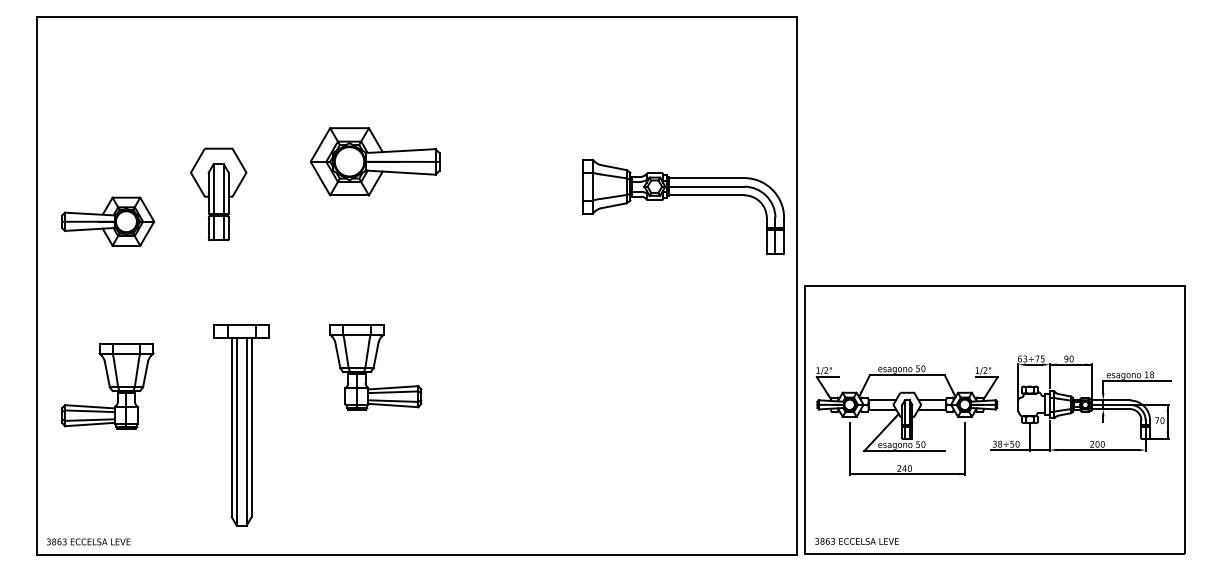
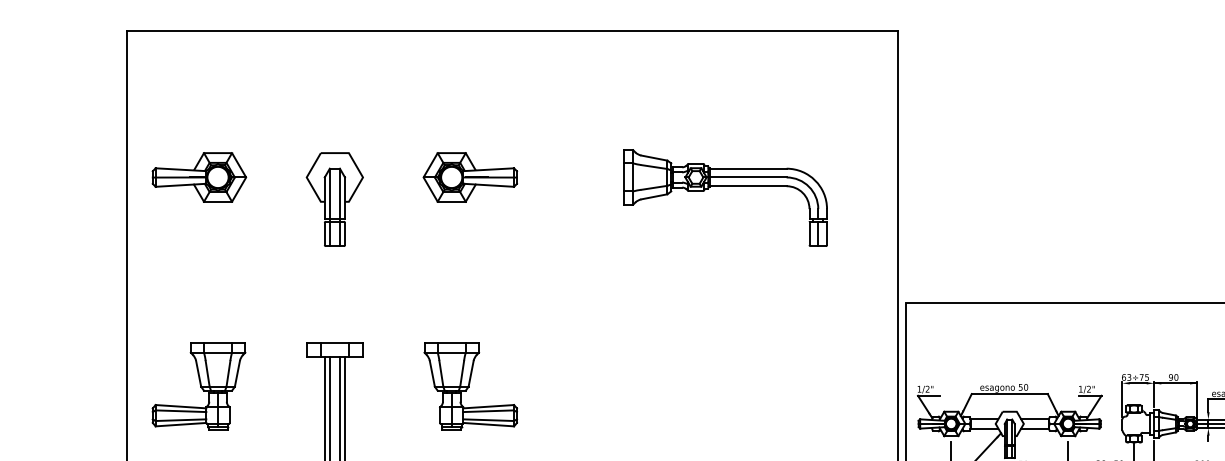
part: (375, 161) -> (470, 177), size x0.71
part: (218, 194) -> (334, 199), moved
part: (683, 195) -> (725, 186), moved
part: (108, 221) -> (199, 177), moved
part: (107, 386) -> (198, 386), moved

